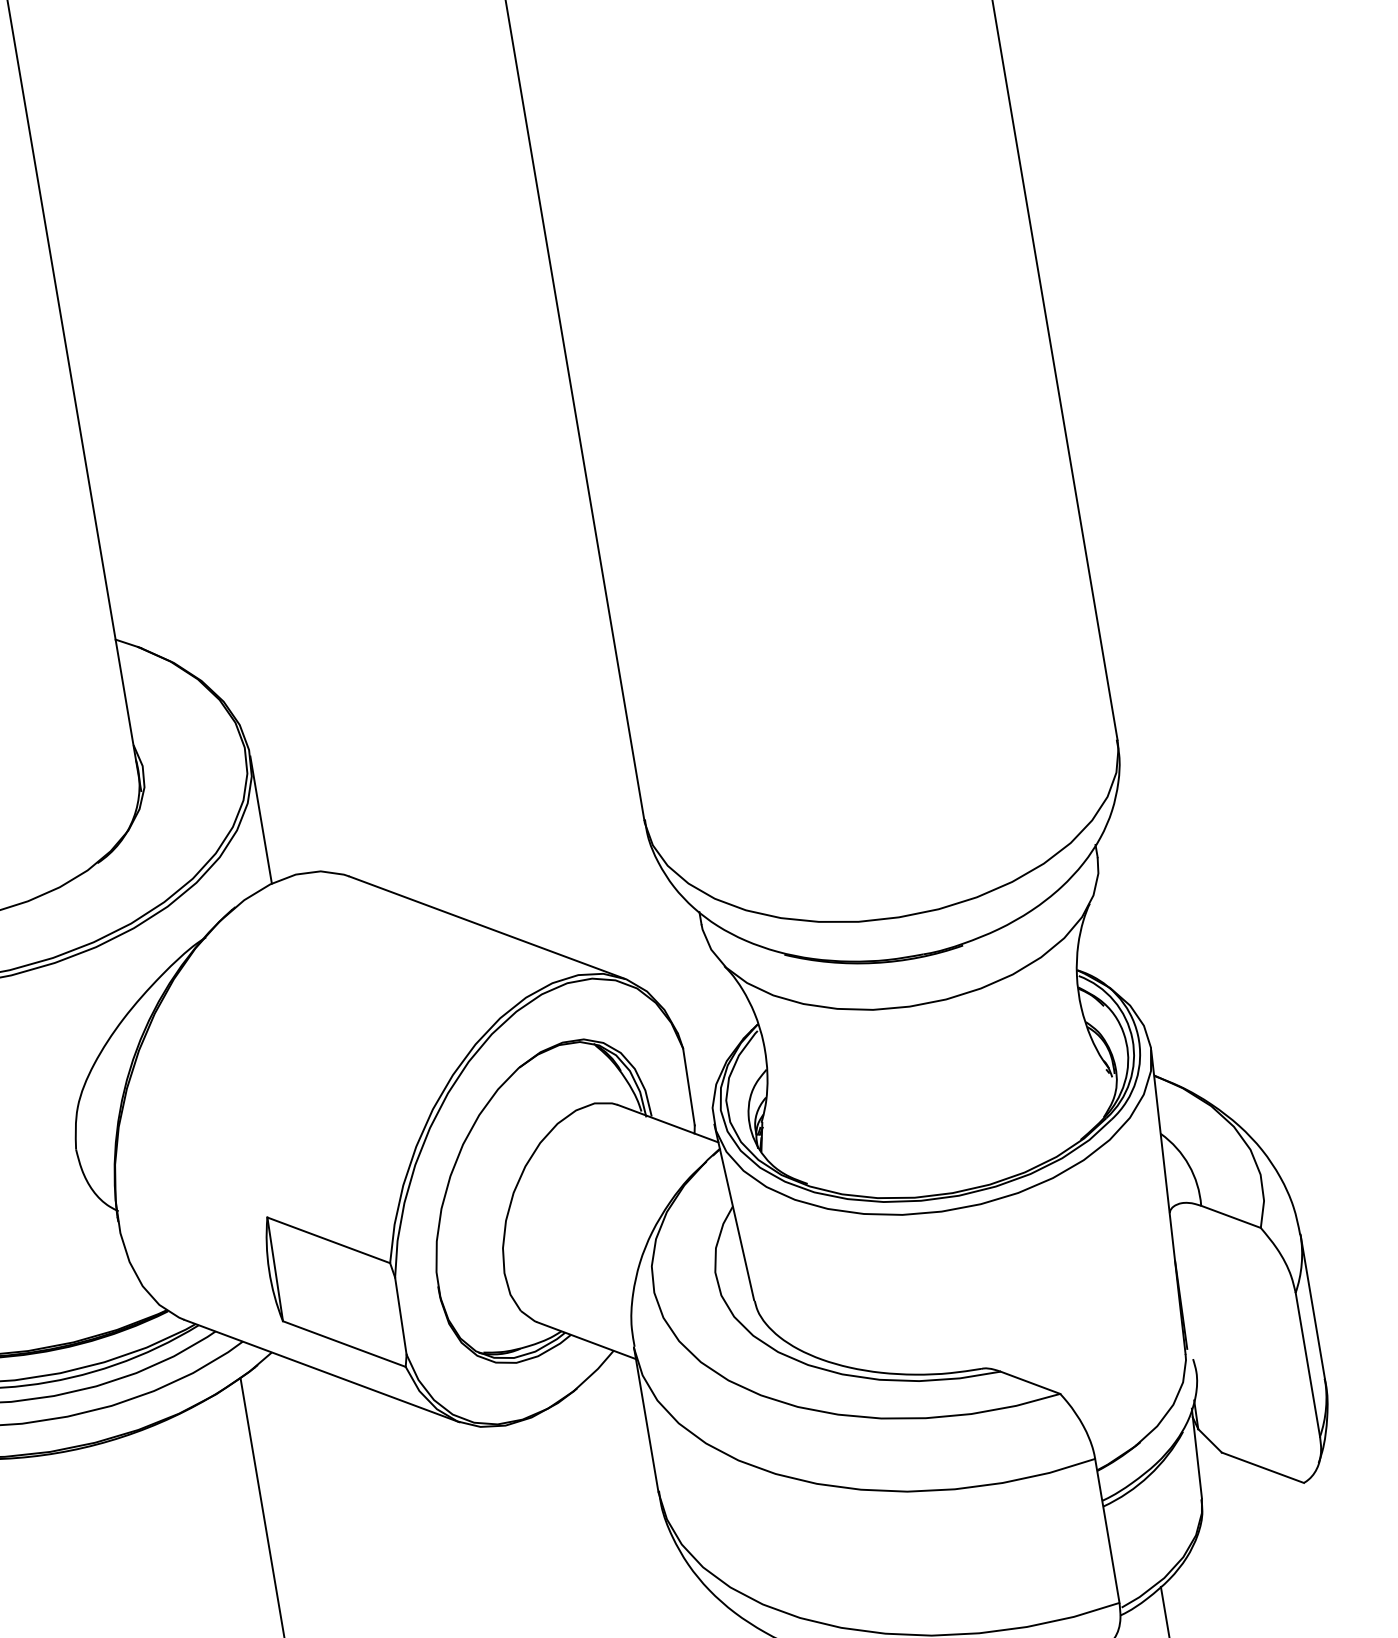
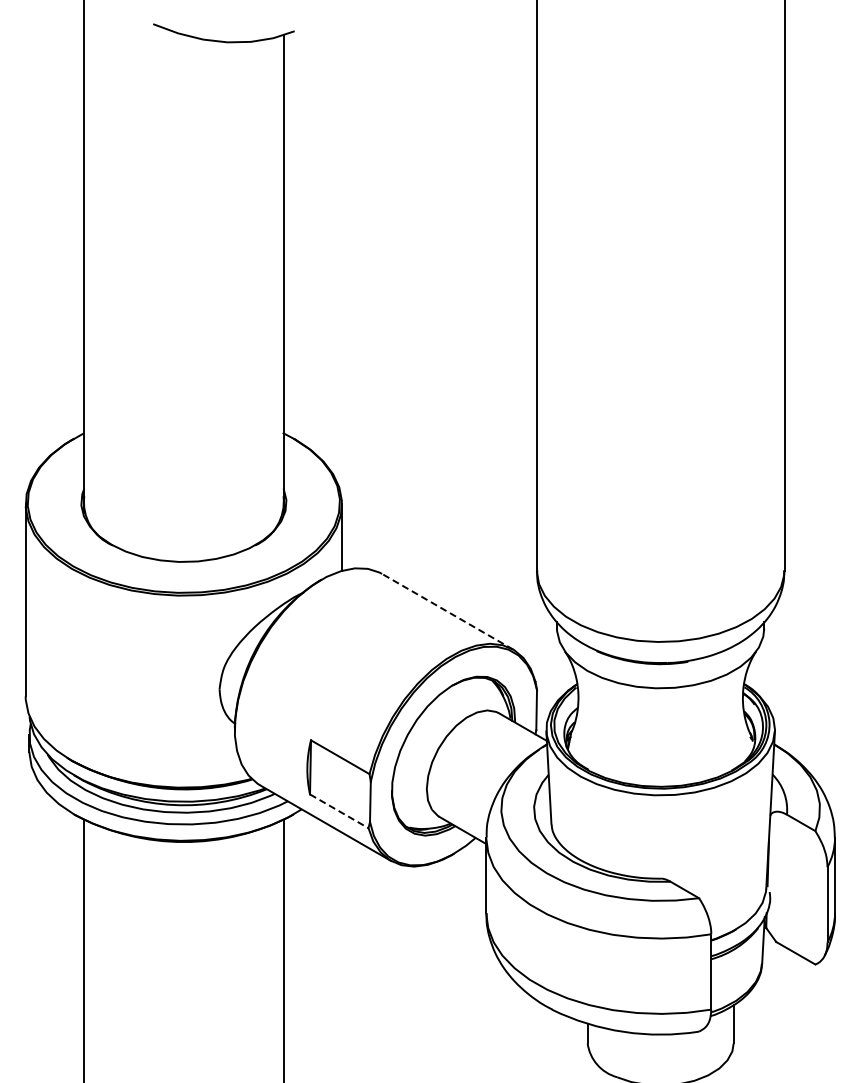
line: (486, 927) -> (447, 611), solid -> dashed
line: (344, 1344) -> (339, 811), solid -> dashed

